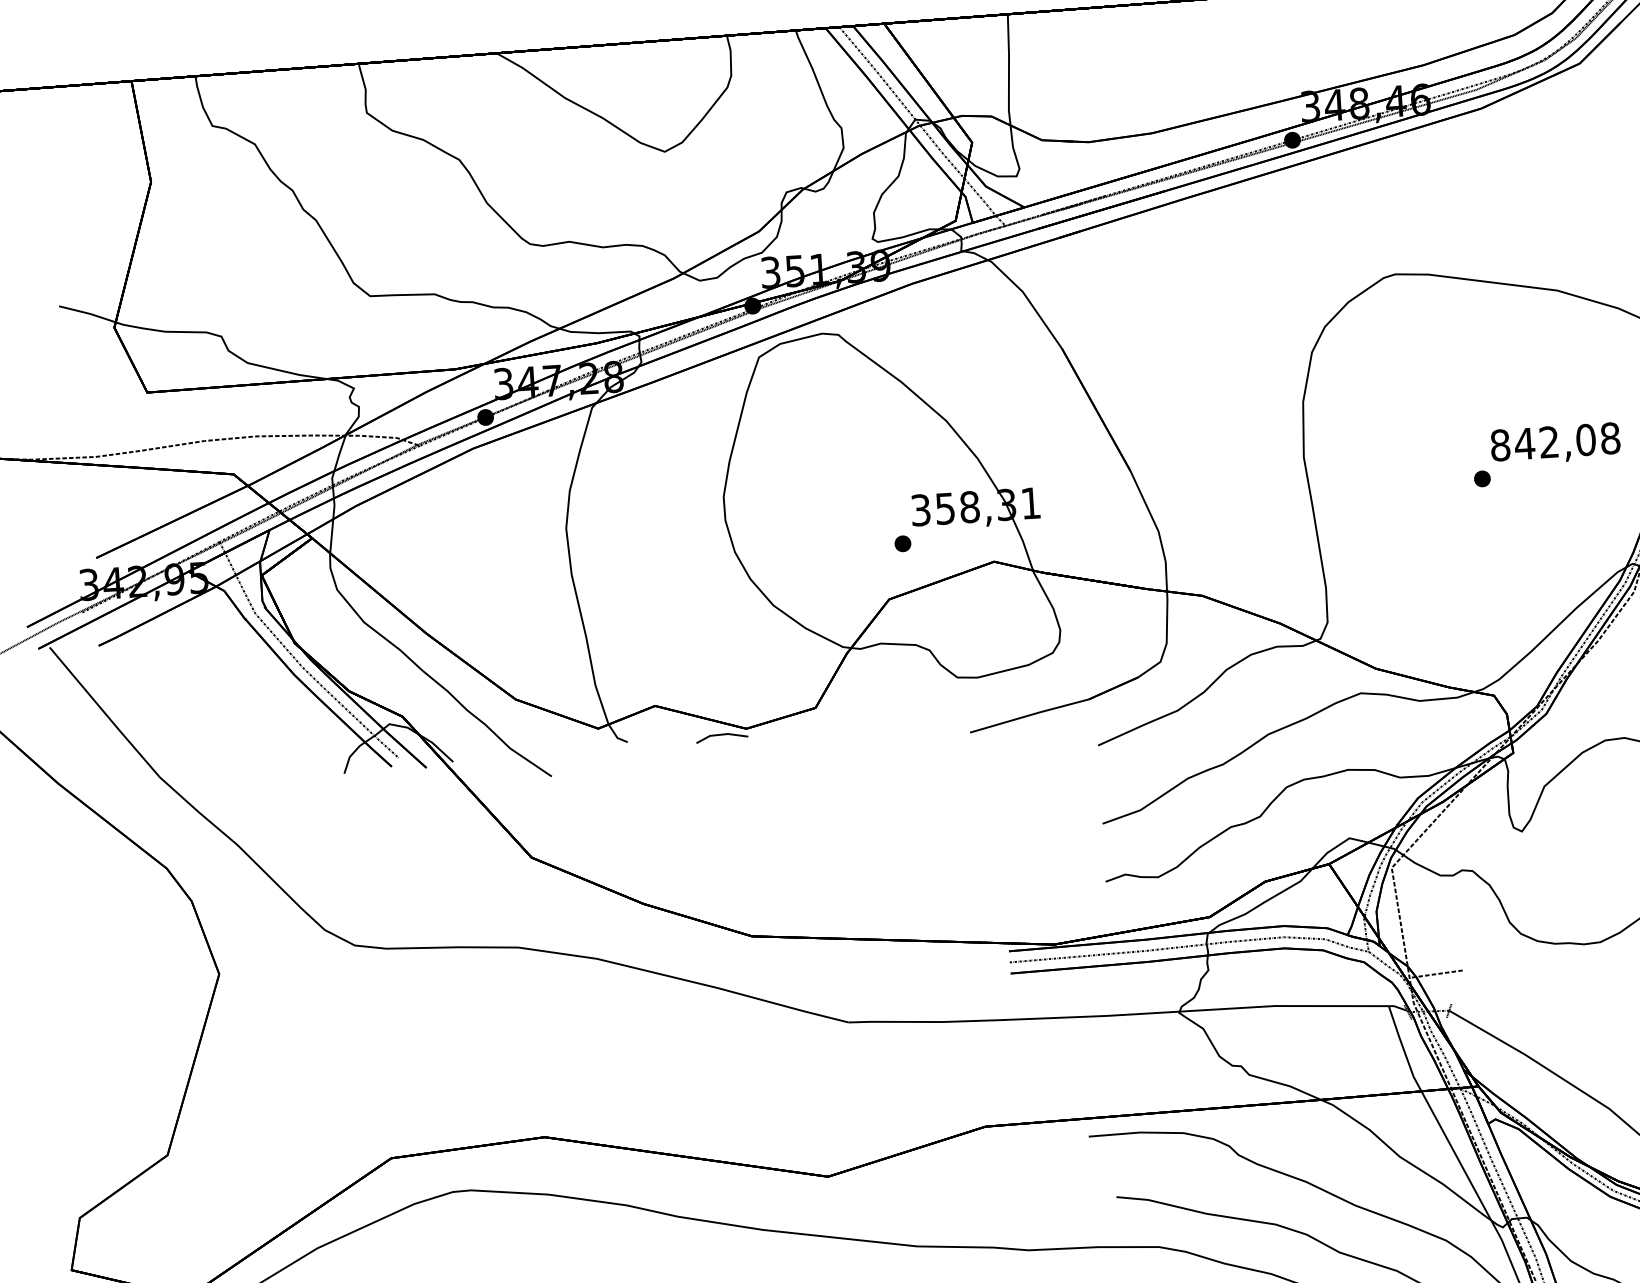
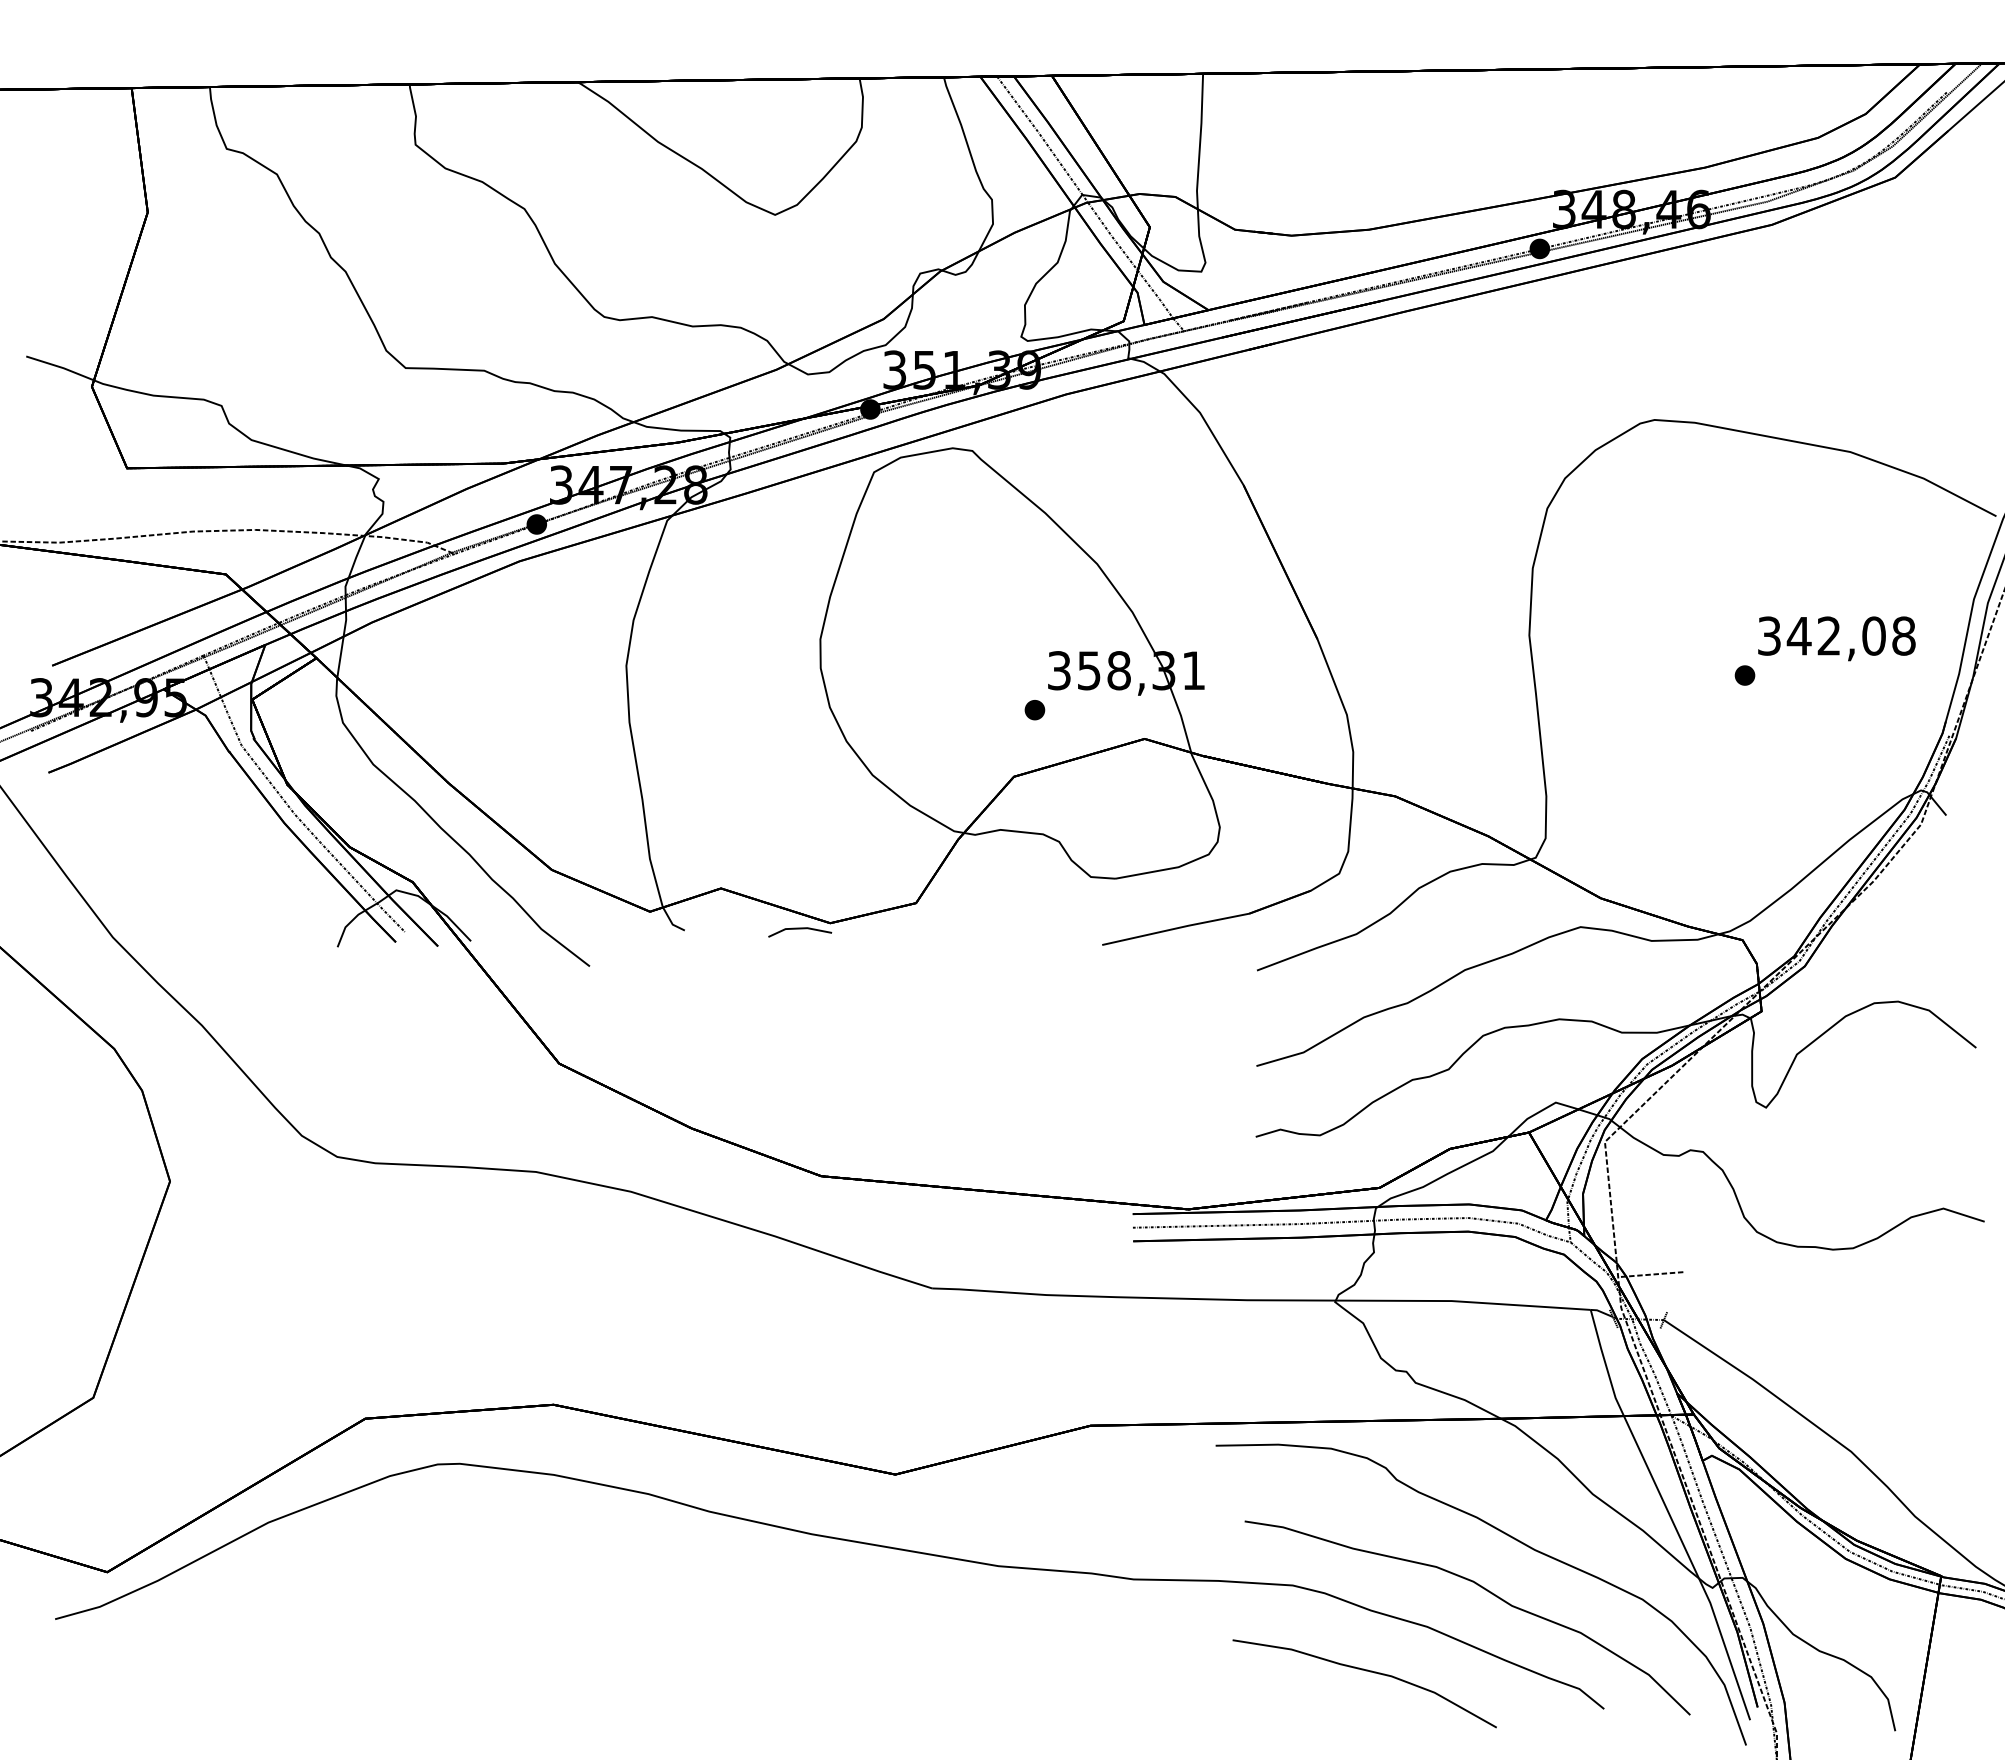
text: (1500, 444) -> (1769, 635), 842,08 -> 342,08

